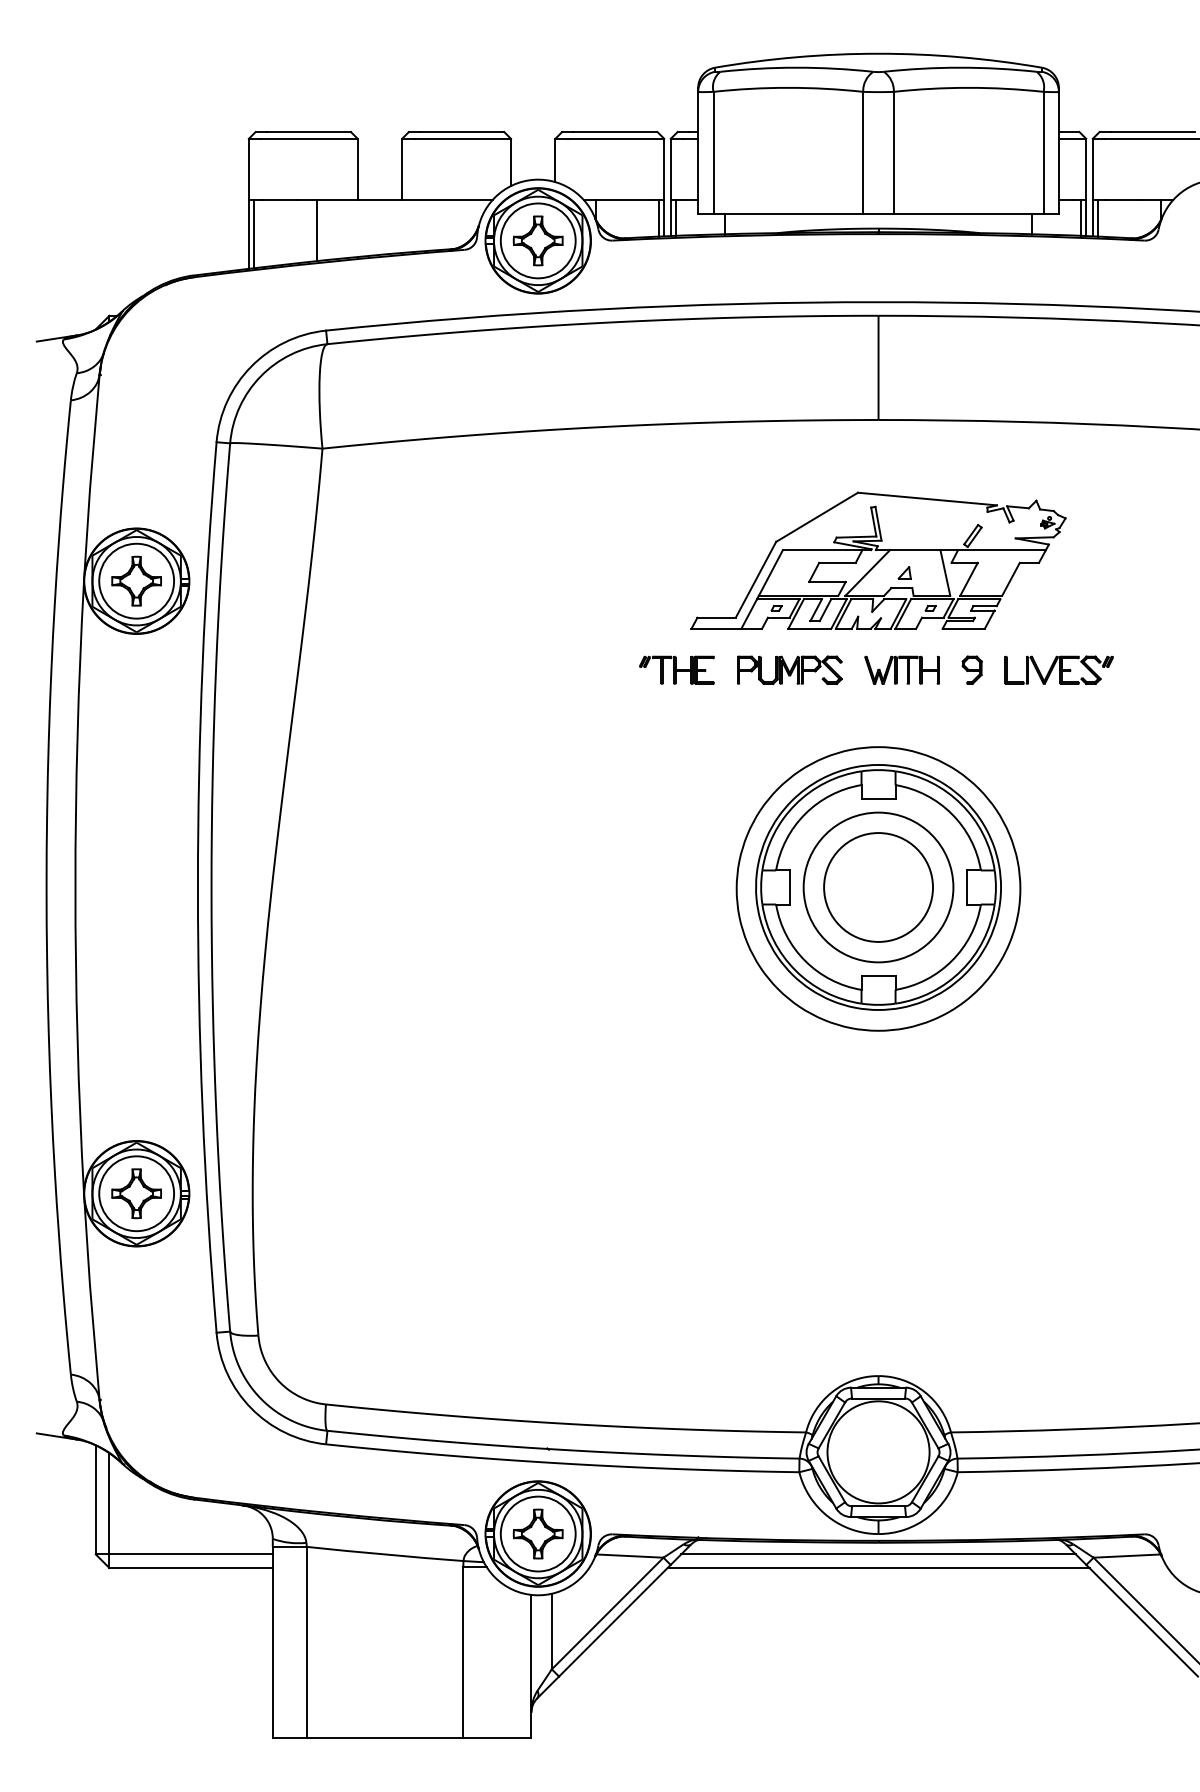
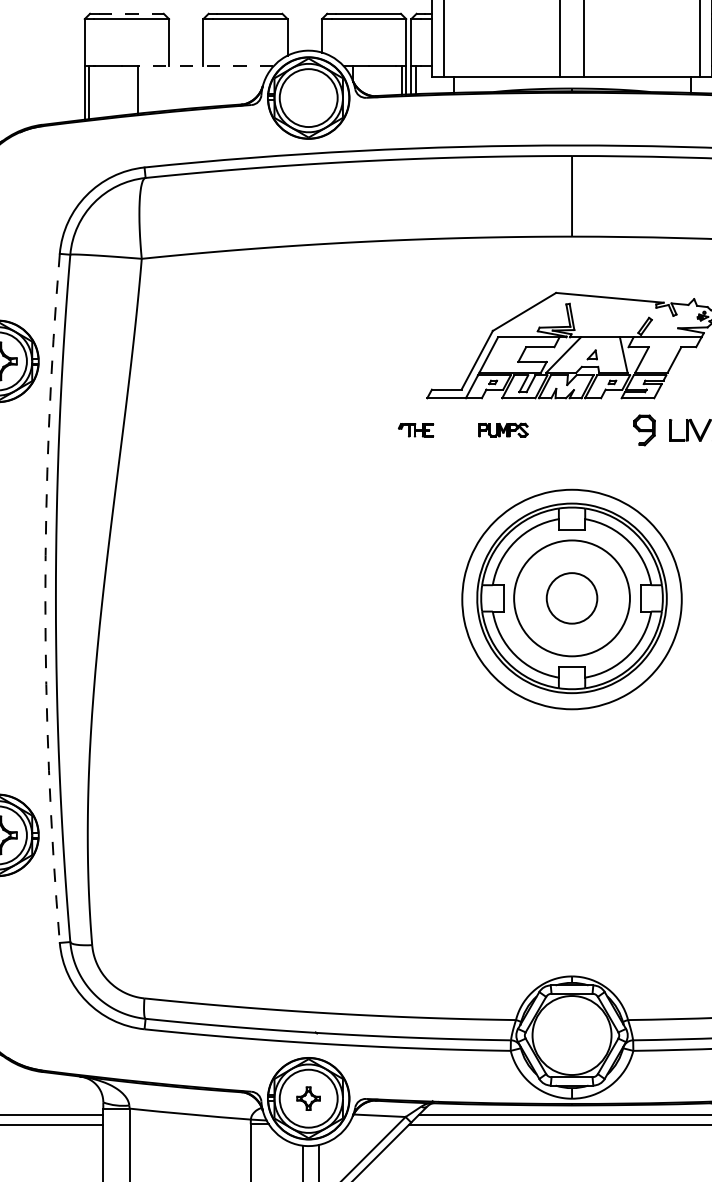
line: (309, 132) -> (131, 14), solid -> dashed
line: (404, 200) -> (205, 66), solid -> dashed
part: (537, 240) -> (308, 97), removed
part: (676, 669) -> (415, 429), size x0.6
part: (789, 669) -> (503, 429), size x0.6
part: (901, 669) -> (589, 429), removed
part: (971, 669) -> (643, 429), size x1.4
arc: (197, 887) -> (45, 598), solid -> dashed
circle: (878, 887) -> (572, 598), size x0.6
part: (537, 1533) -> (308, 1098), size x0.6

